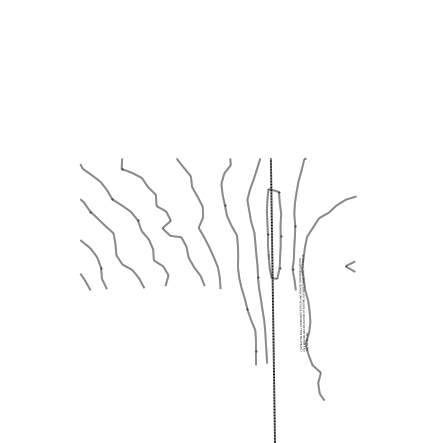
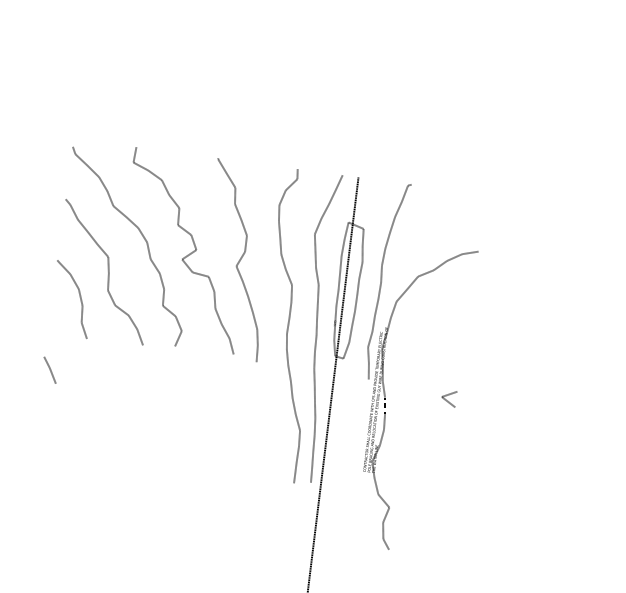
line: (349, 265) -> (448, 396), moved
line: (85, 281) -> (50, 369), moved

